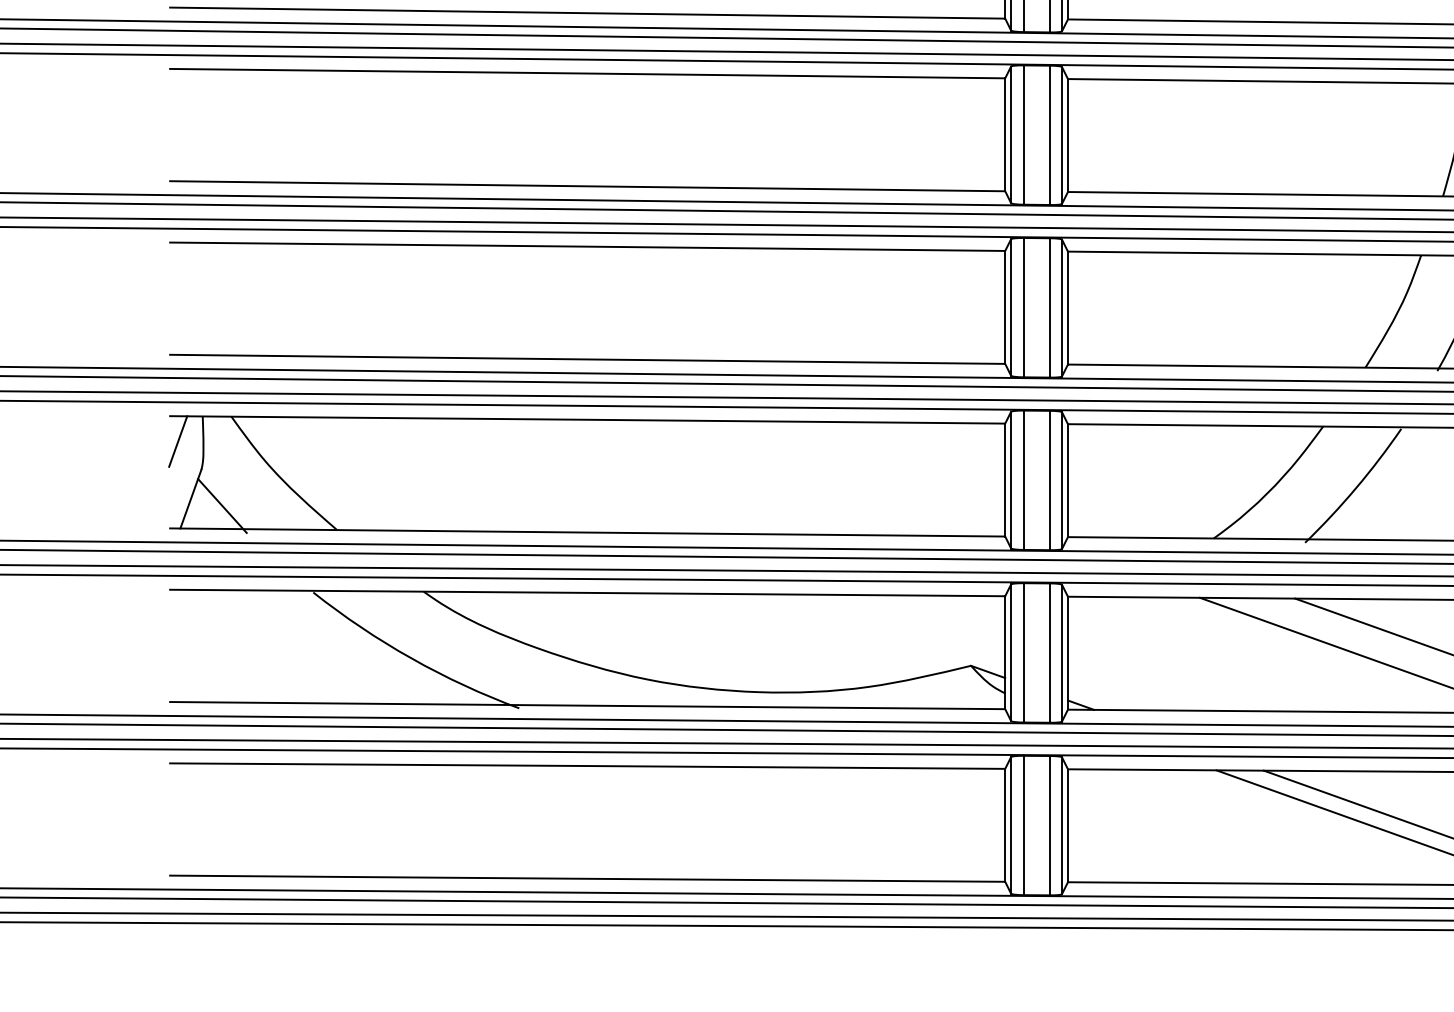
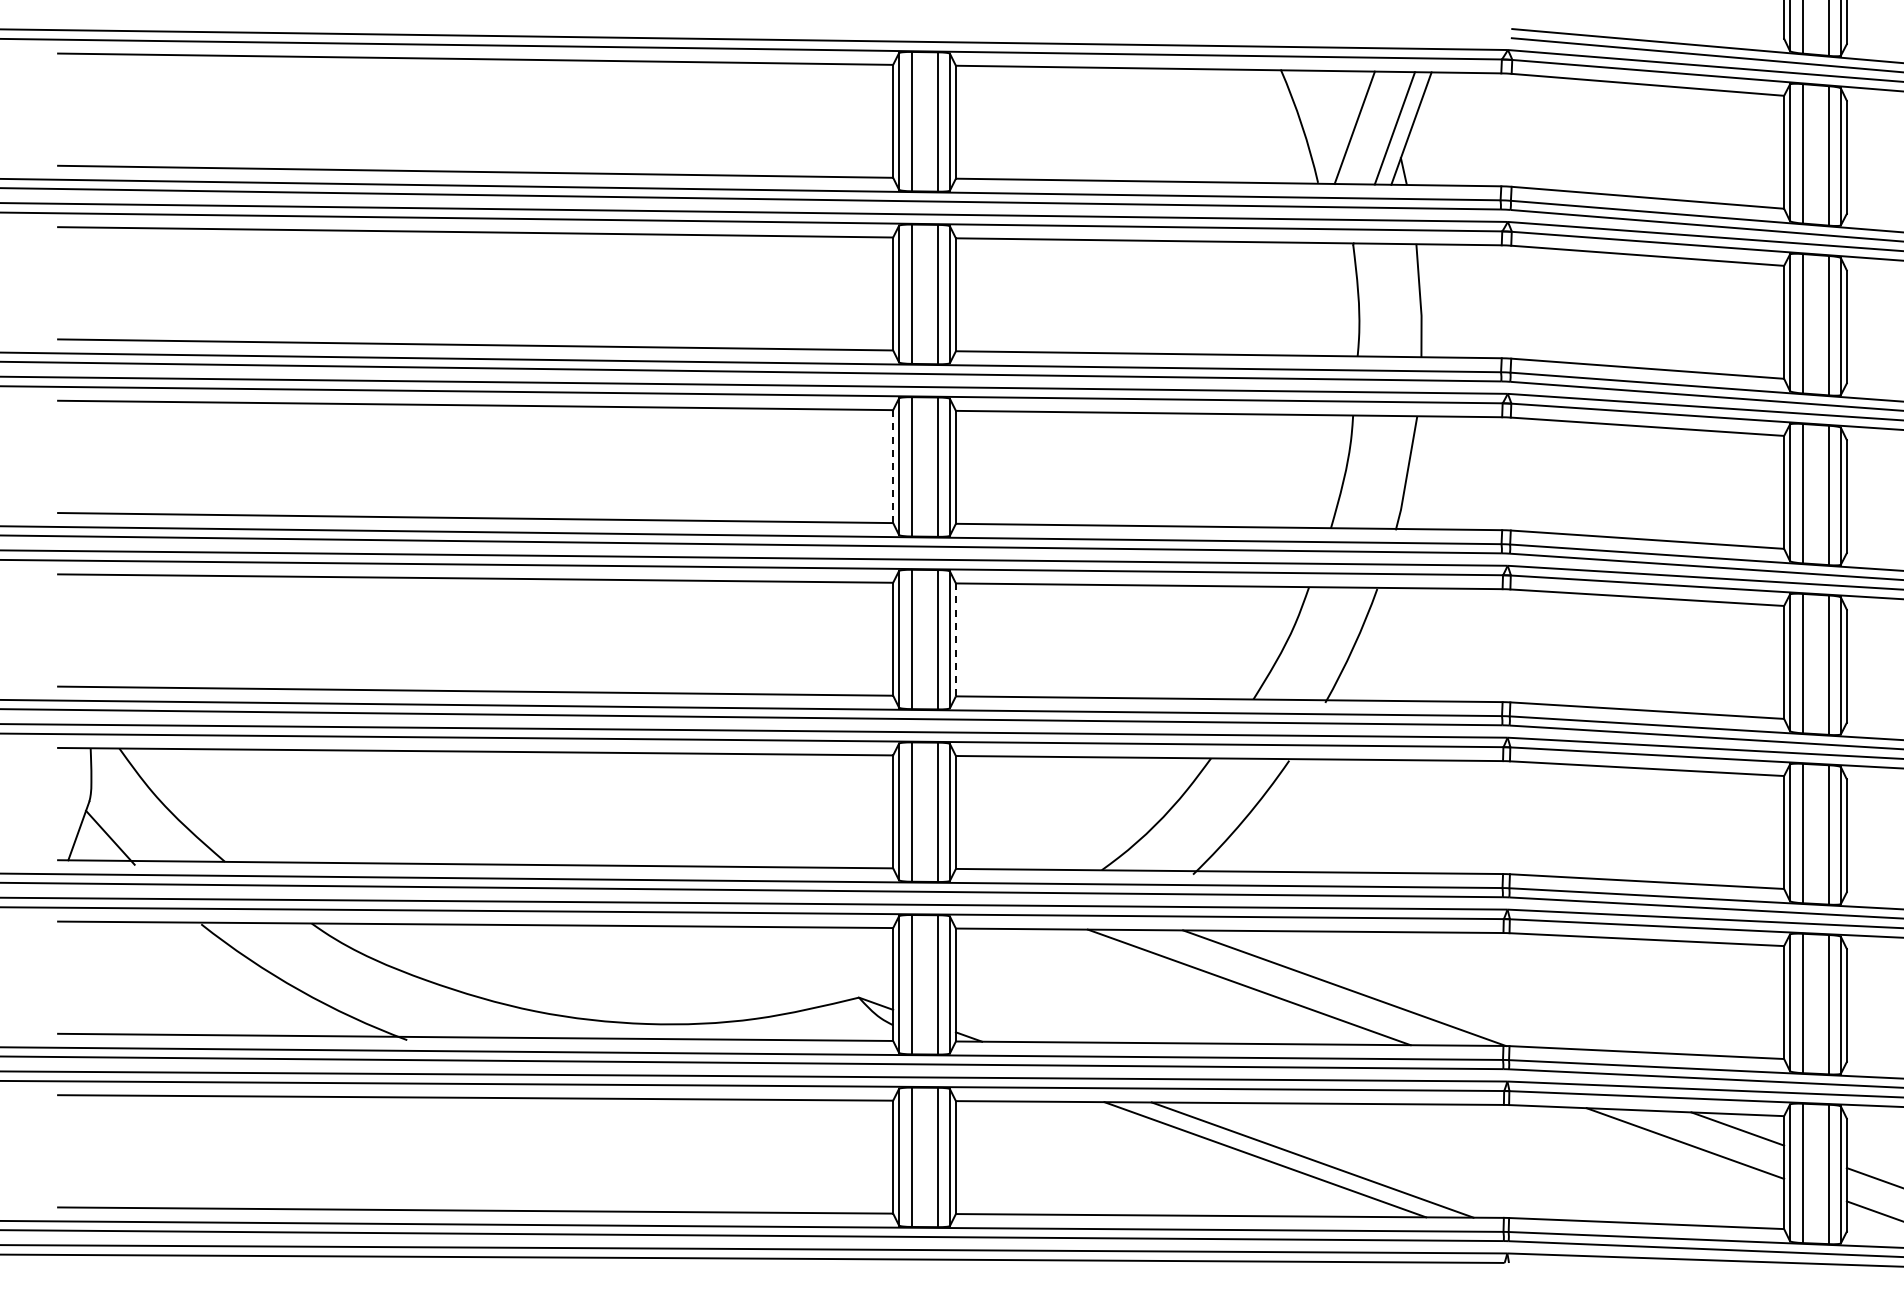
line: (1005, 135) -> (893, 467), solid -> dashed
line: (1067, 307) -> (955, 639), solid -> dashed
line: (178, 441) -> (66, 773), removed

